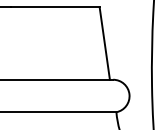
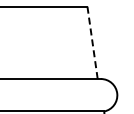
line: (104, 43) -> (92, 42), solid -> dashed

